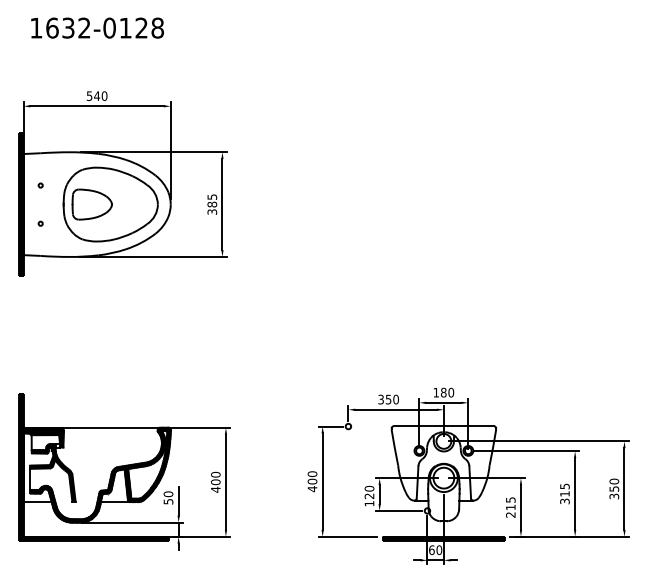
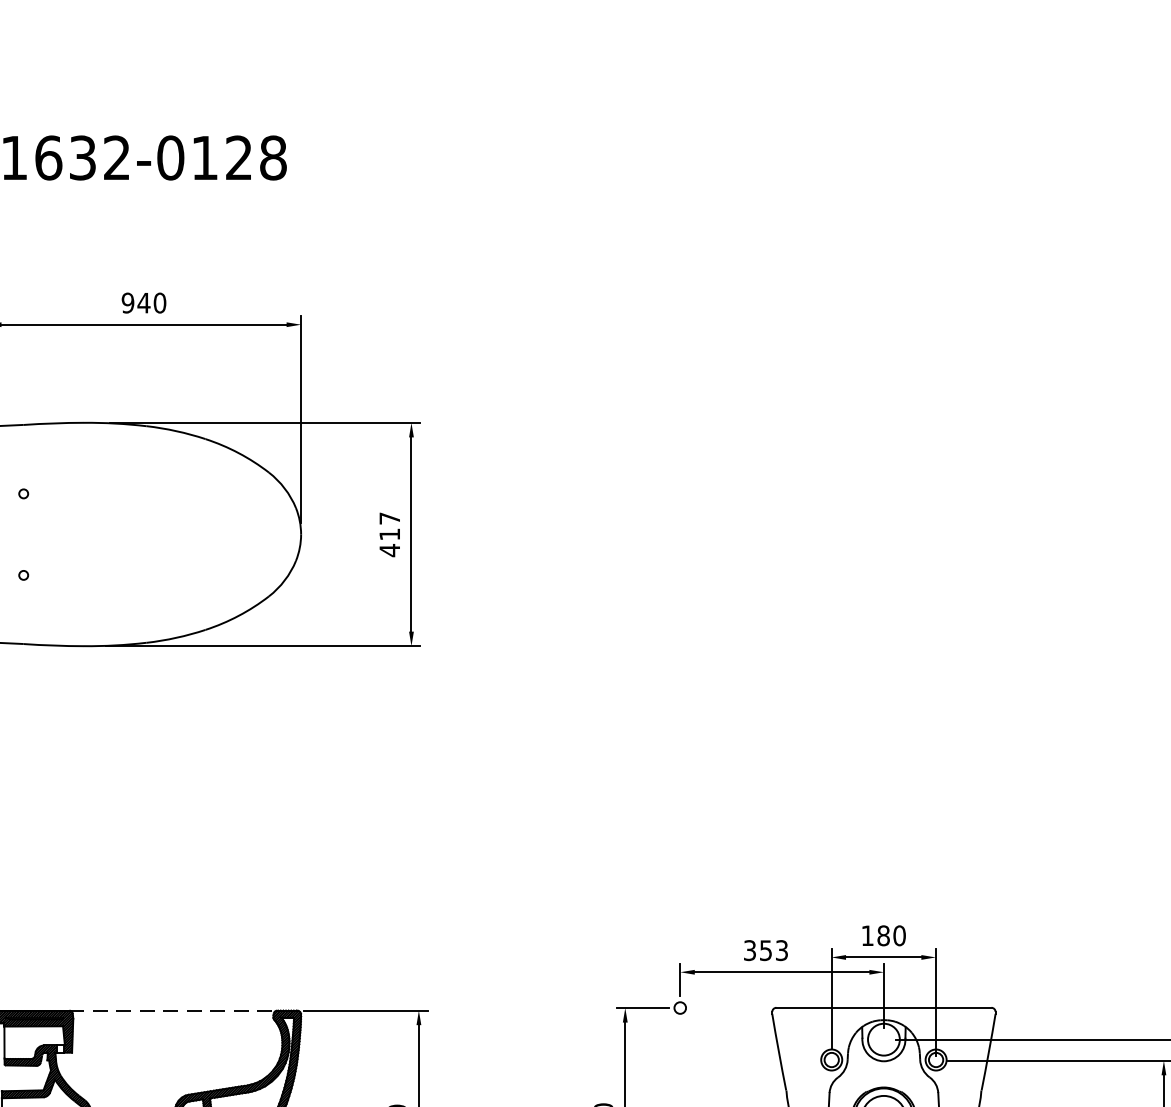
text: (89, 95) -> (127, 301), 540 -> 940
part: (110, 204) -> (172, 534), removed
text: (212, 204) -> (390, 534), 385 -> 417
text: (395, 399) -> (780, 950), 350 -> 353
line: (110, 427) -> (172, 1010), solid -> dashed

